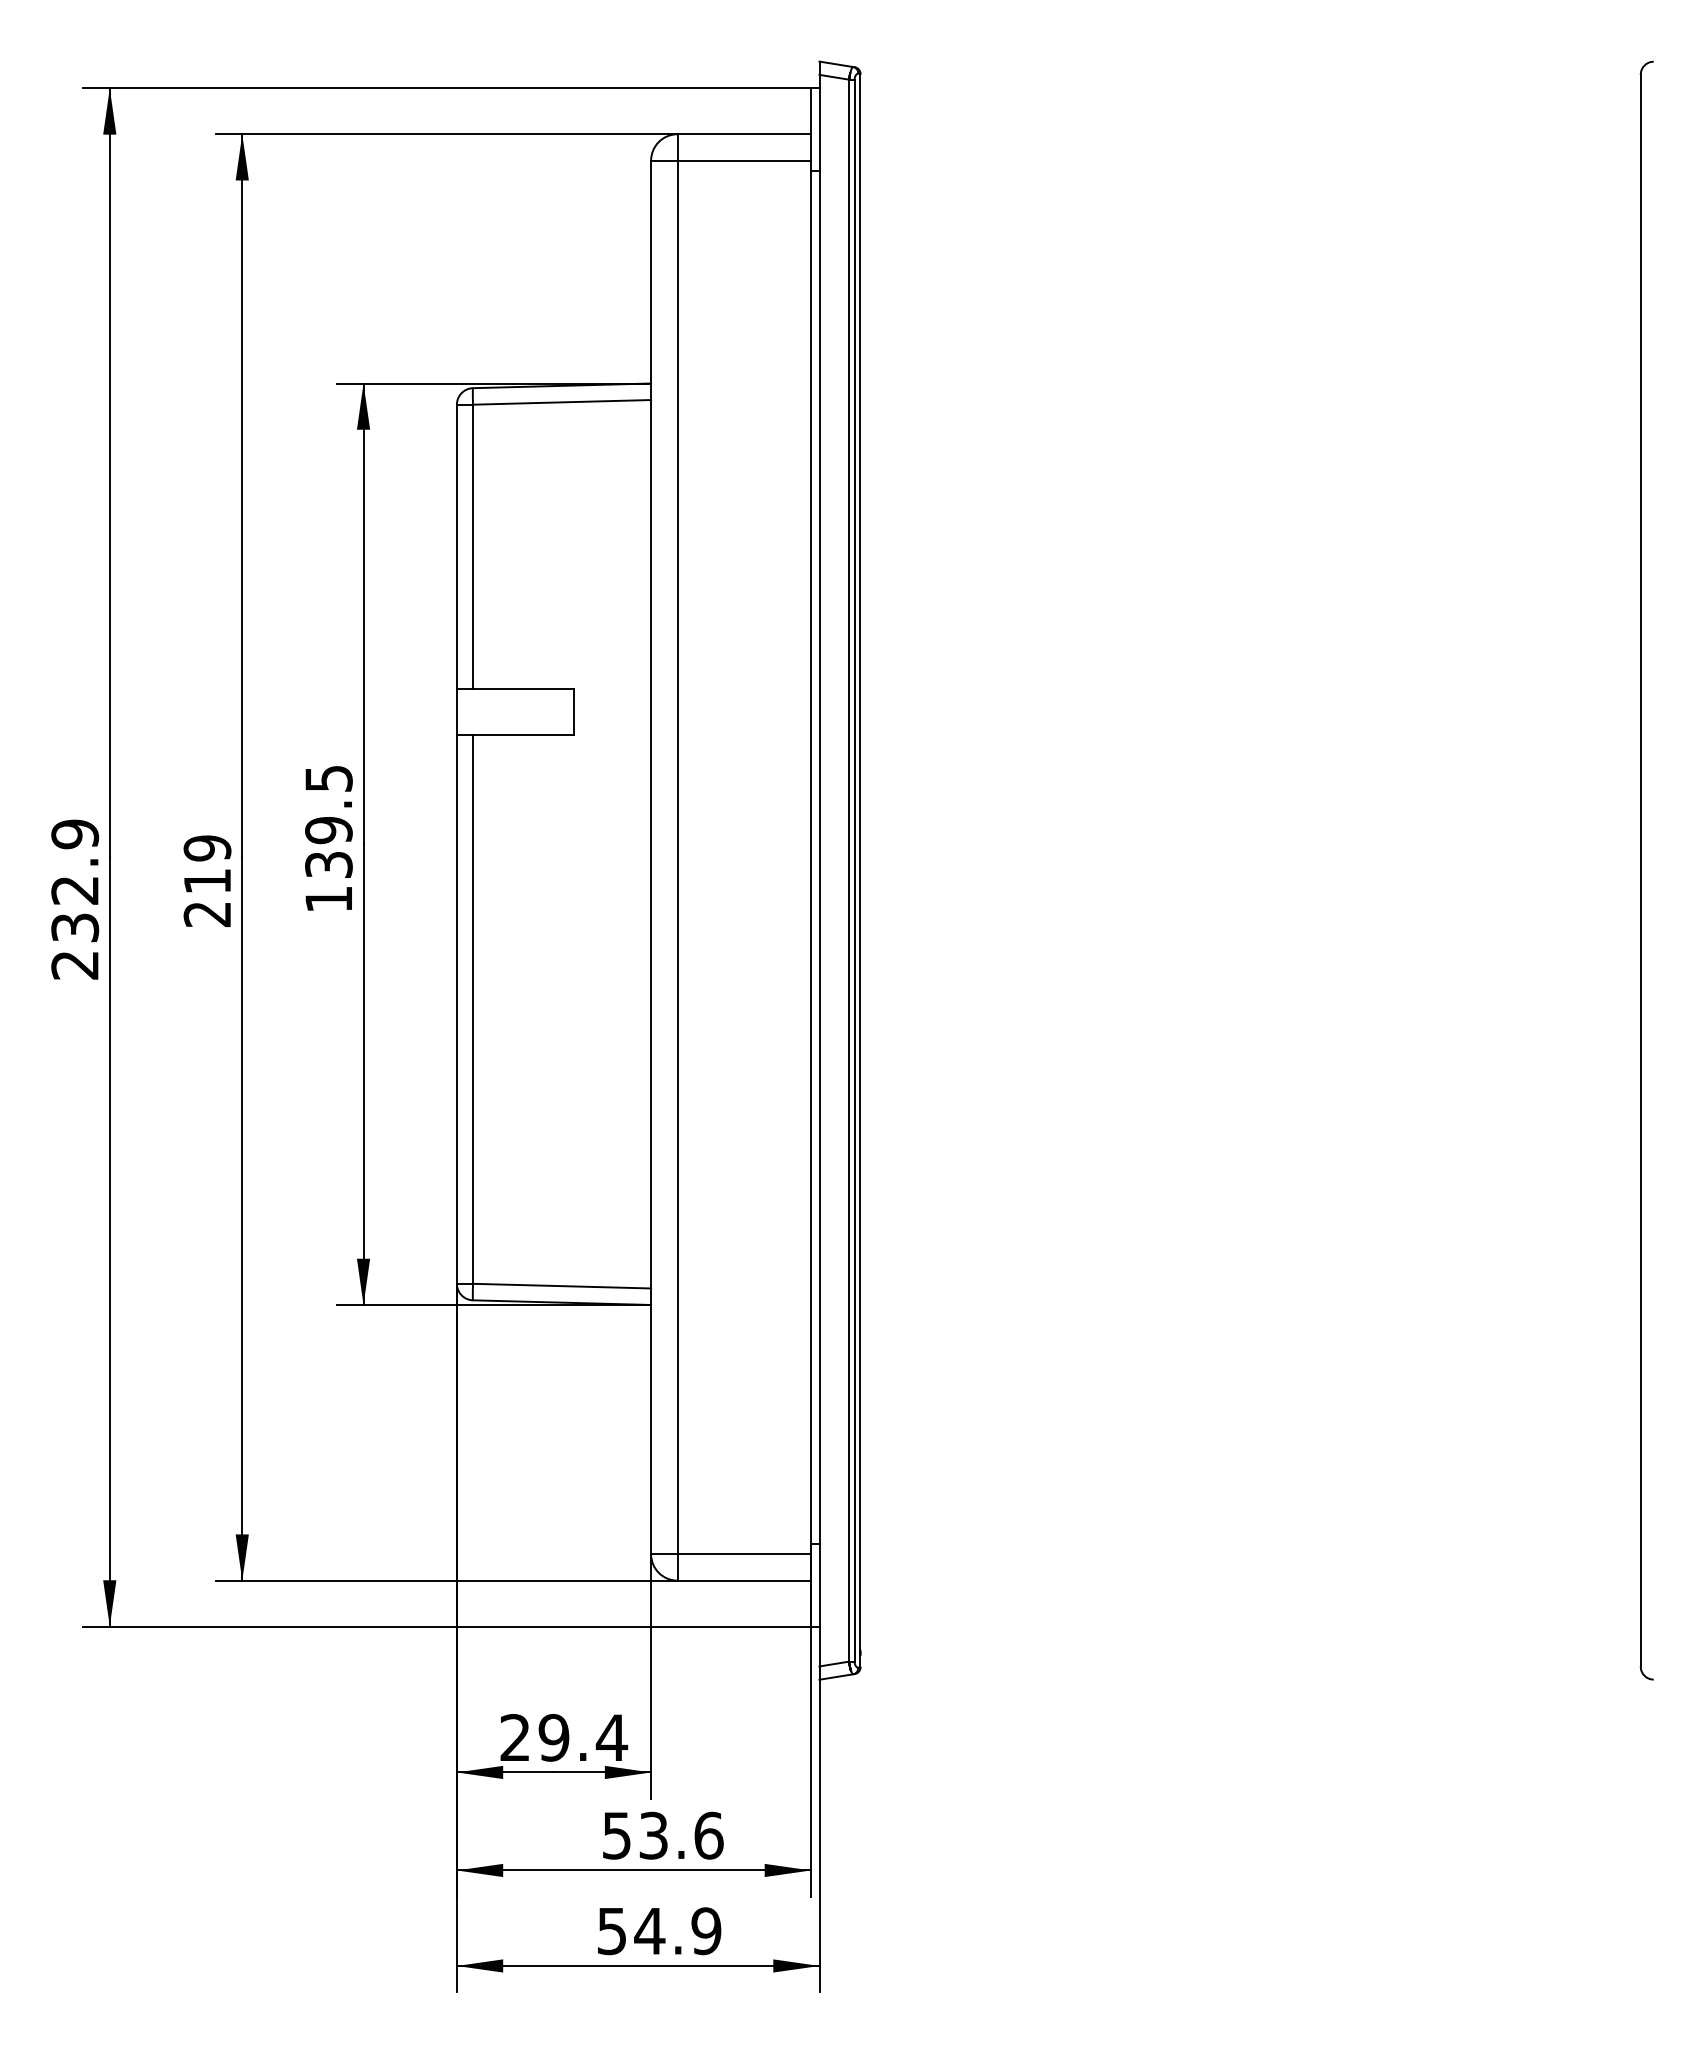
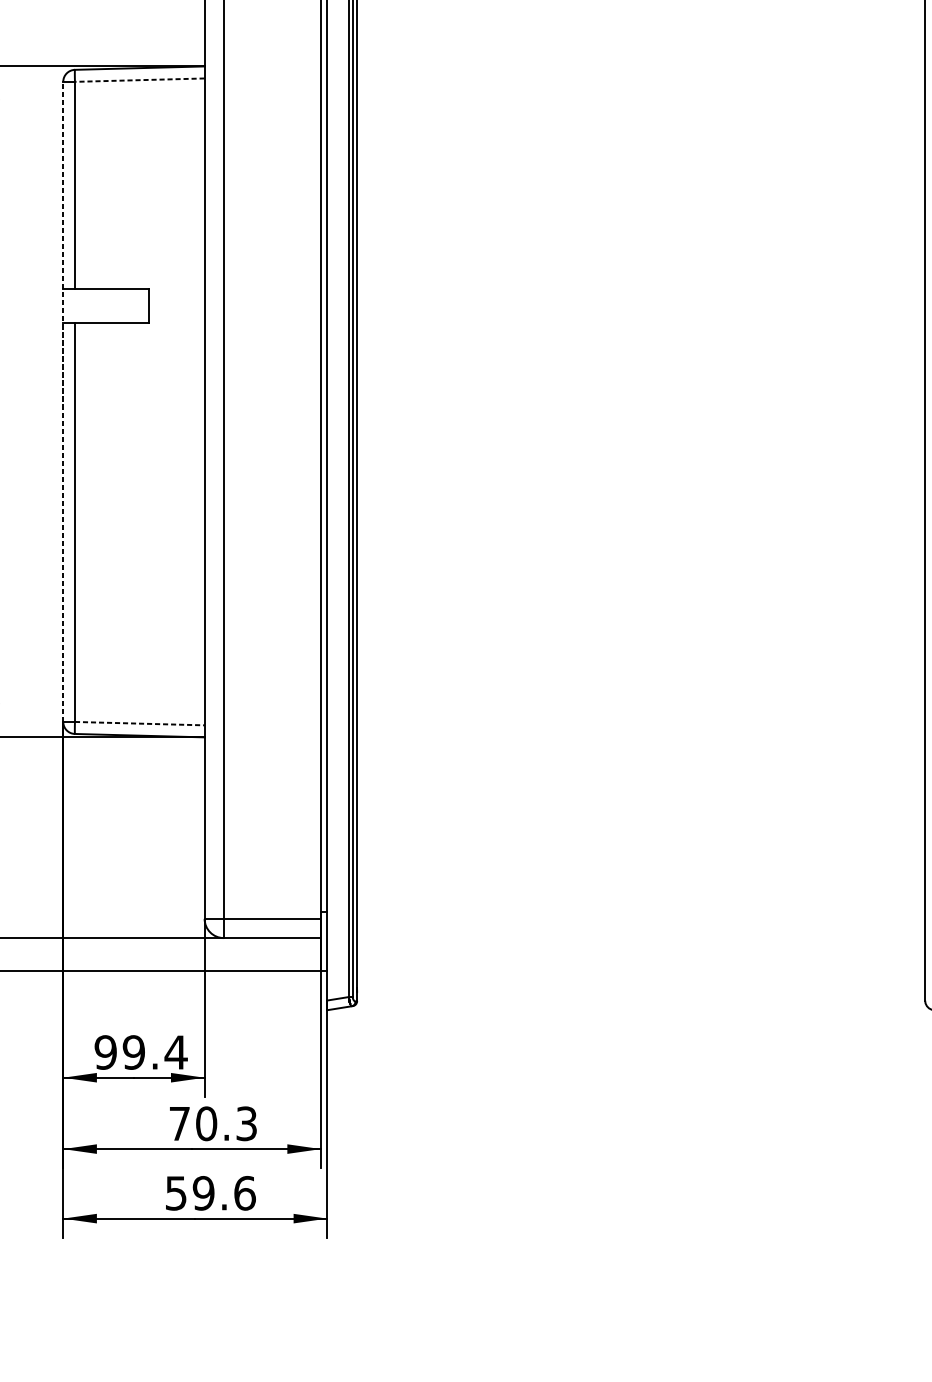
line: (561, 402) -> (139, 80), solid -> dashed
line: (456, 844) -> (62, 402), solid -> dashed
line: (562, 1286) -> (140, 723), solid -> dashed
text: (515, 1737) -> (105, 1052), 29.4 -> 99.4
text: (663, 1835) -> (213, 1123), 53.6 -> 70.3
text: (677, 1931) -> (223, 1193), 54.9 -> 59.6

